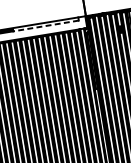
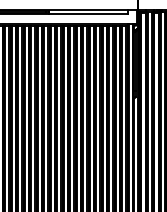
line: (45, 26) -> (88, 14), dashed -> solid

